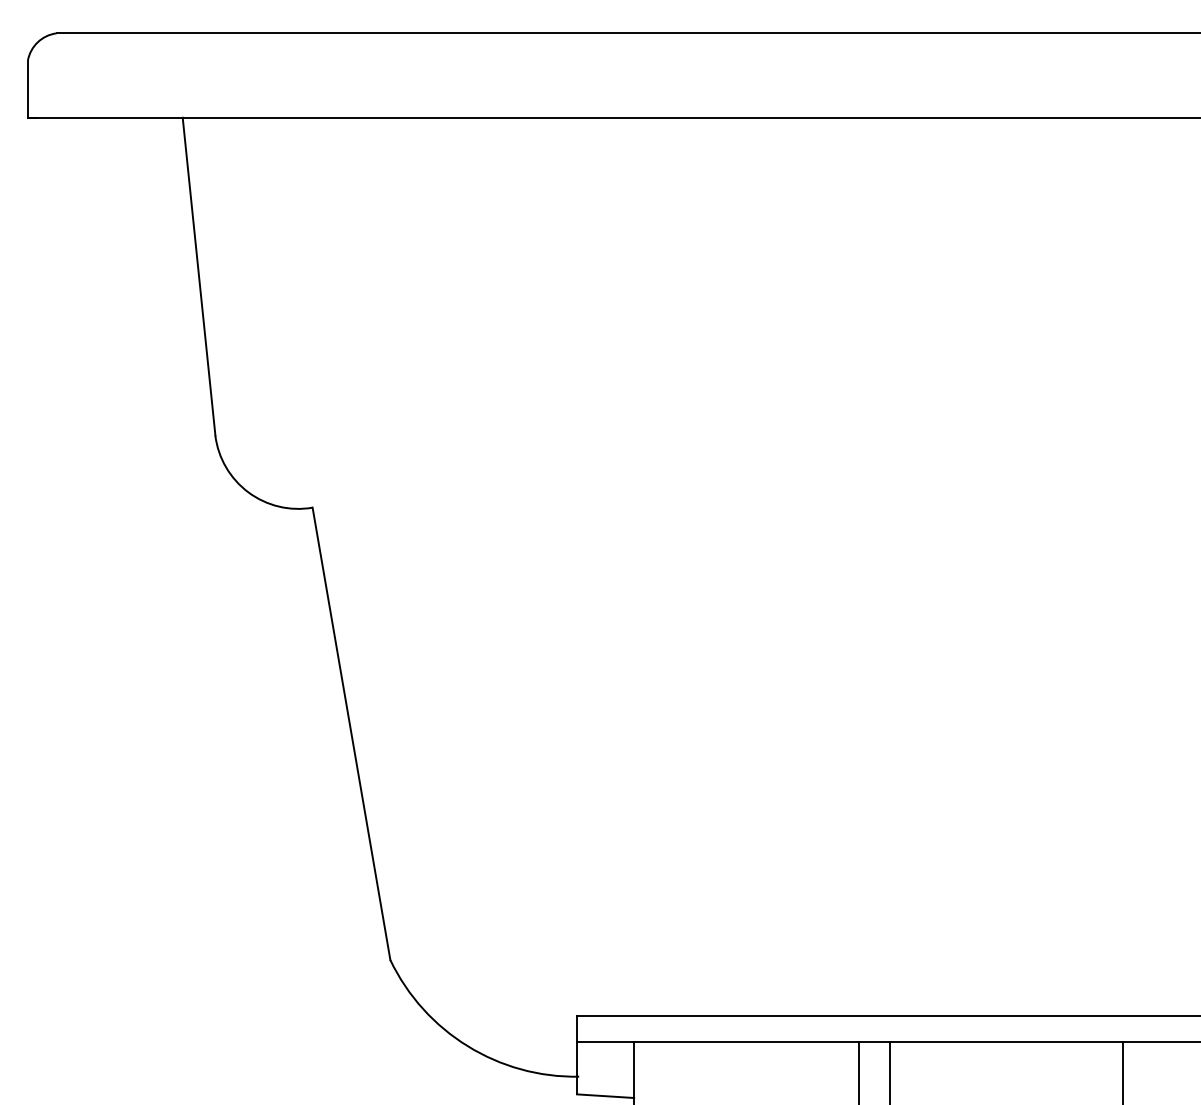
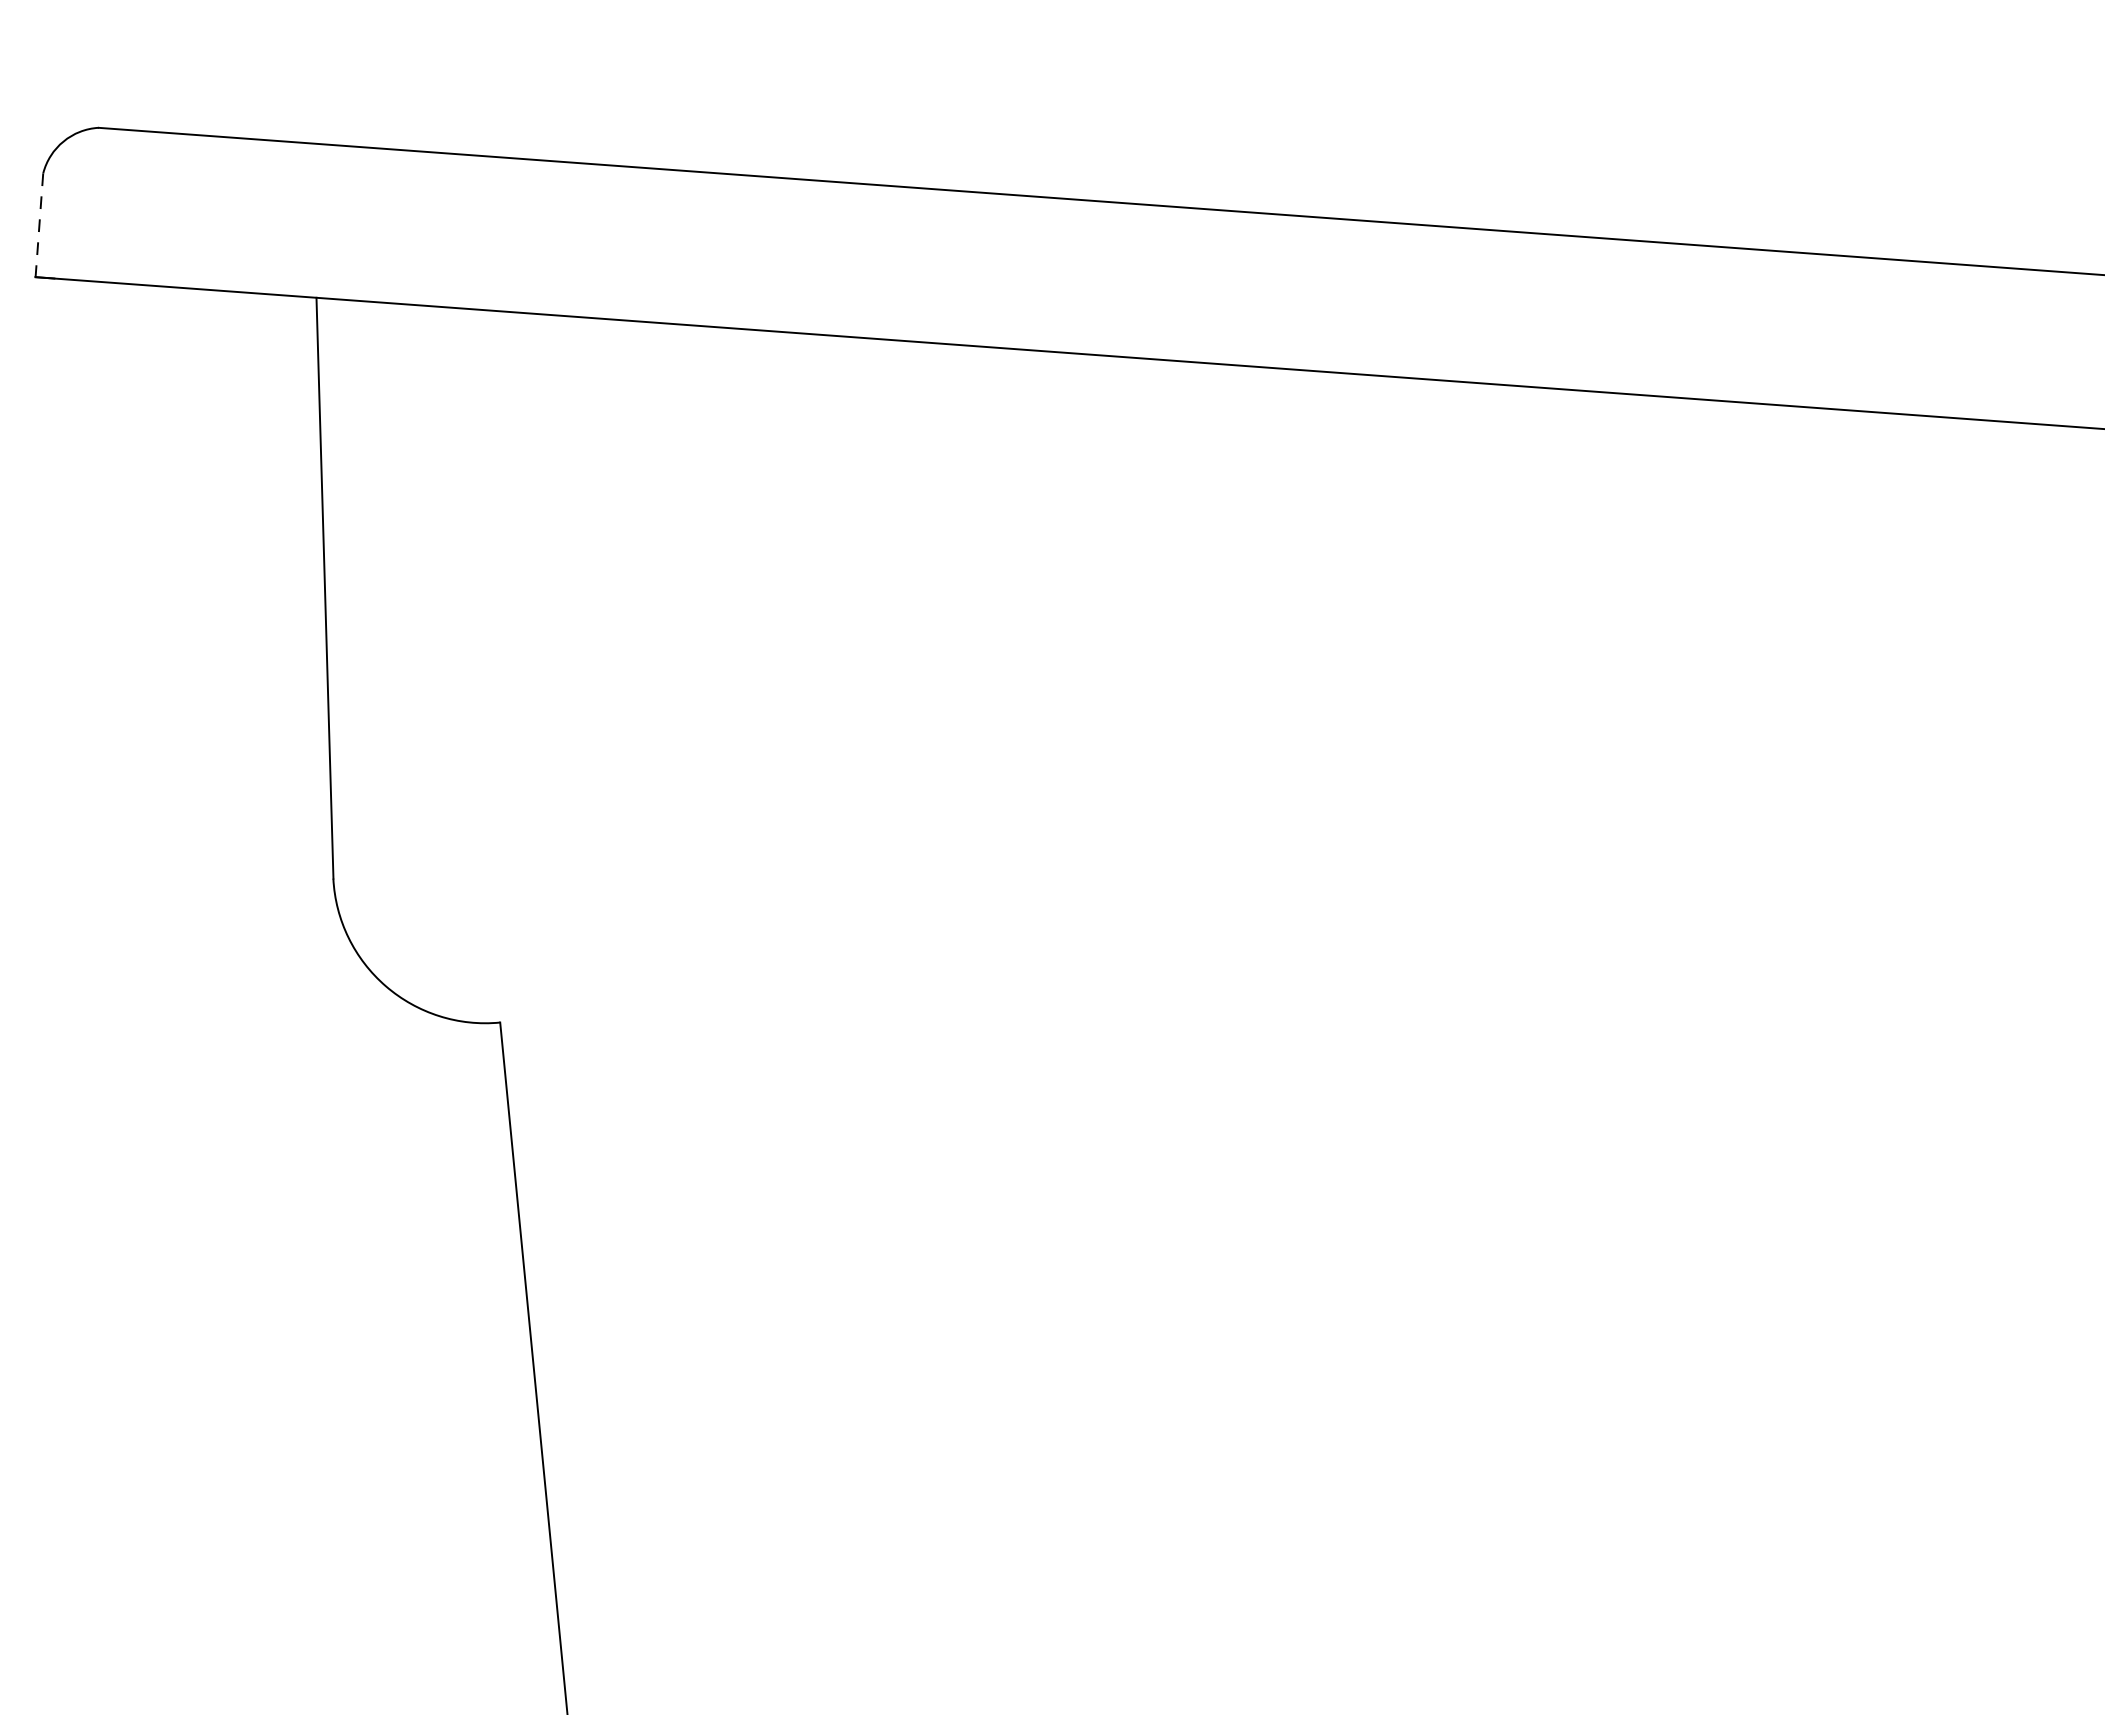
line: (27, 89) -> (38, 225), solid -> dashed

